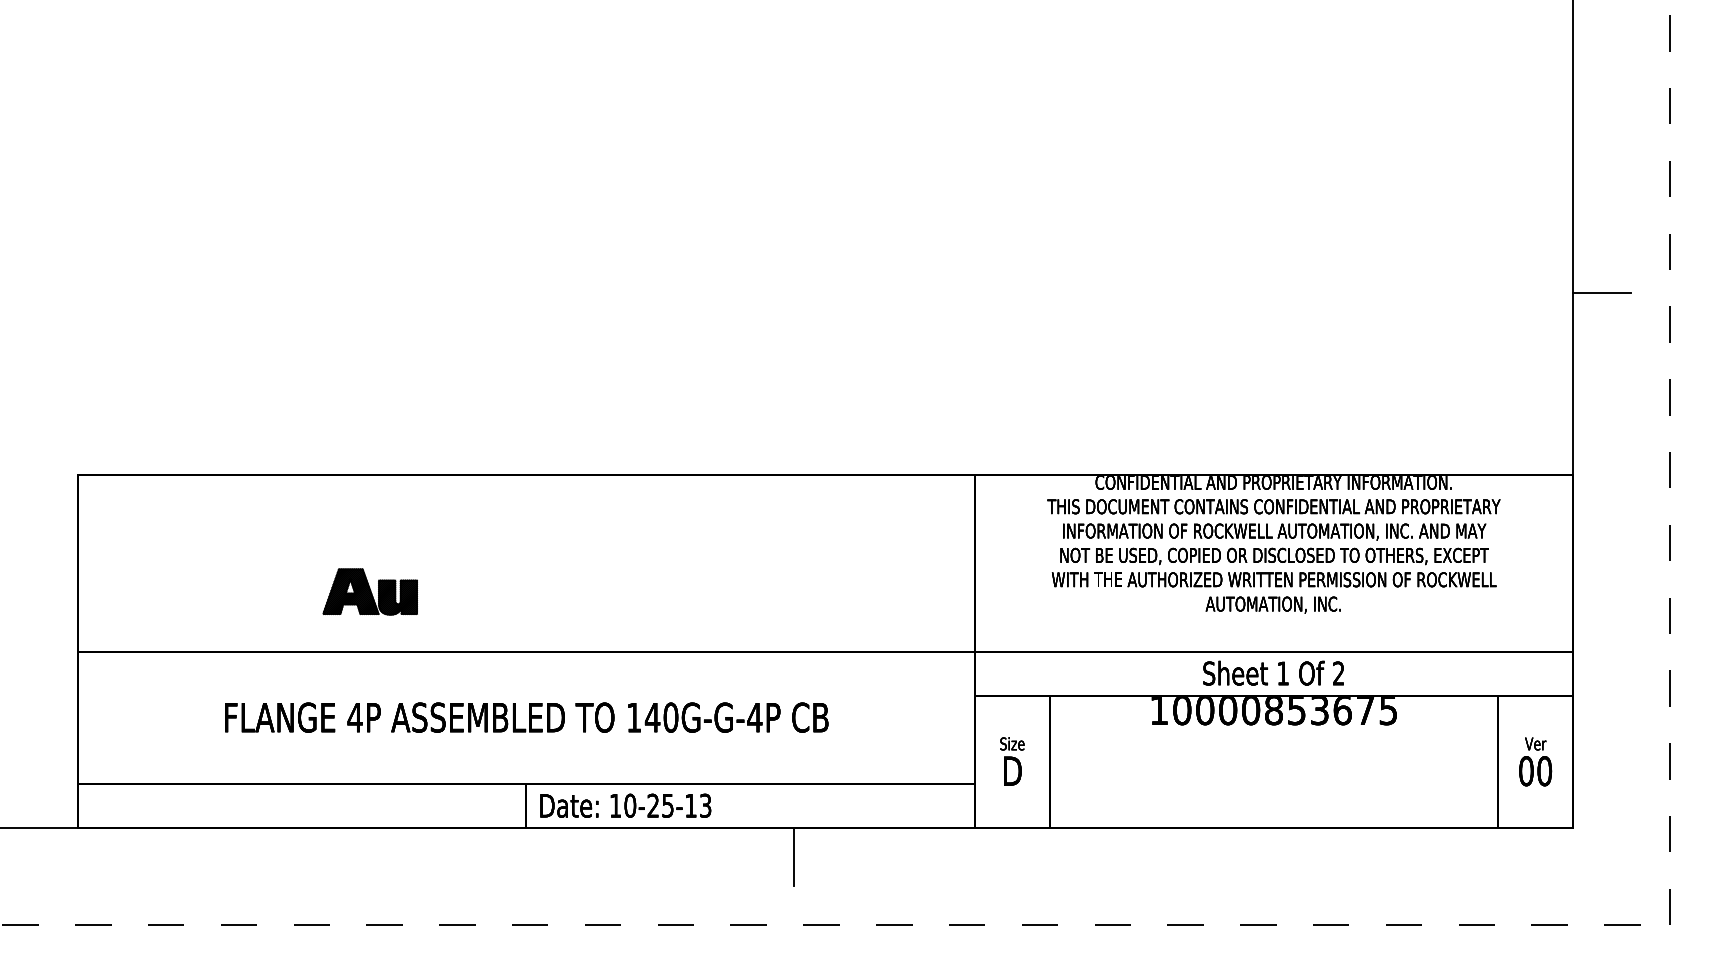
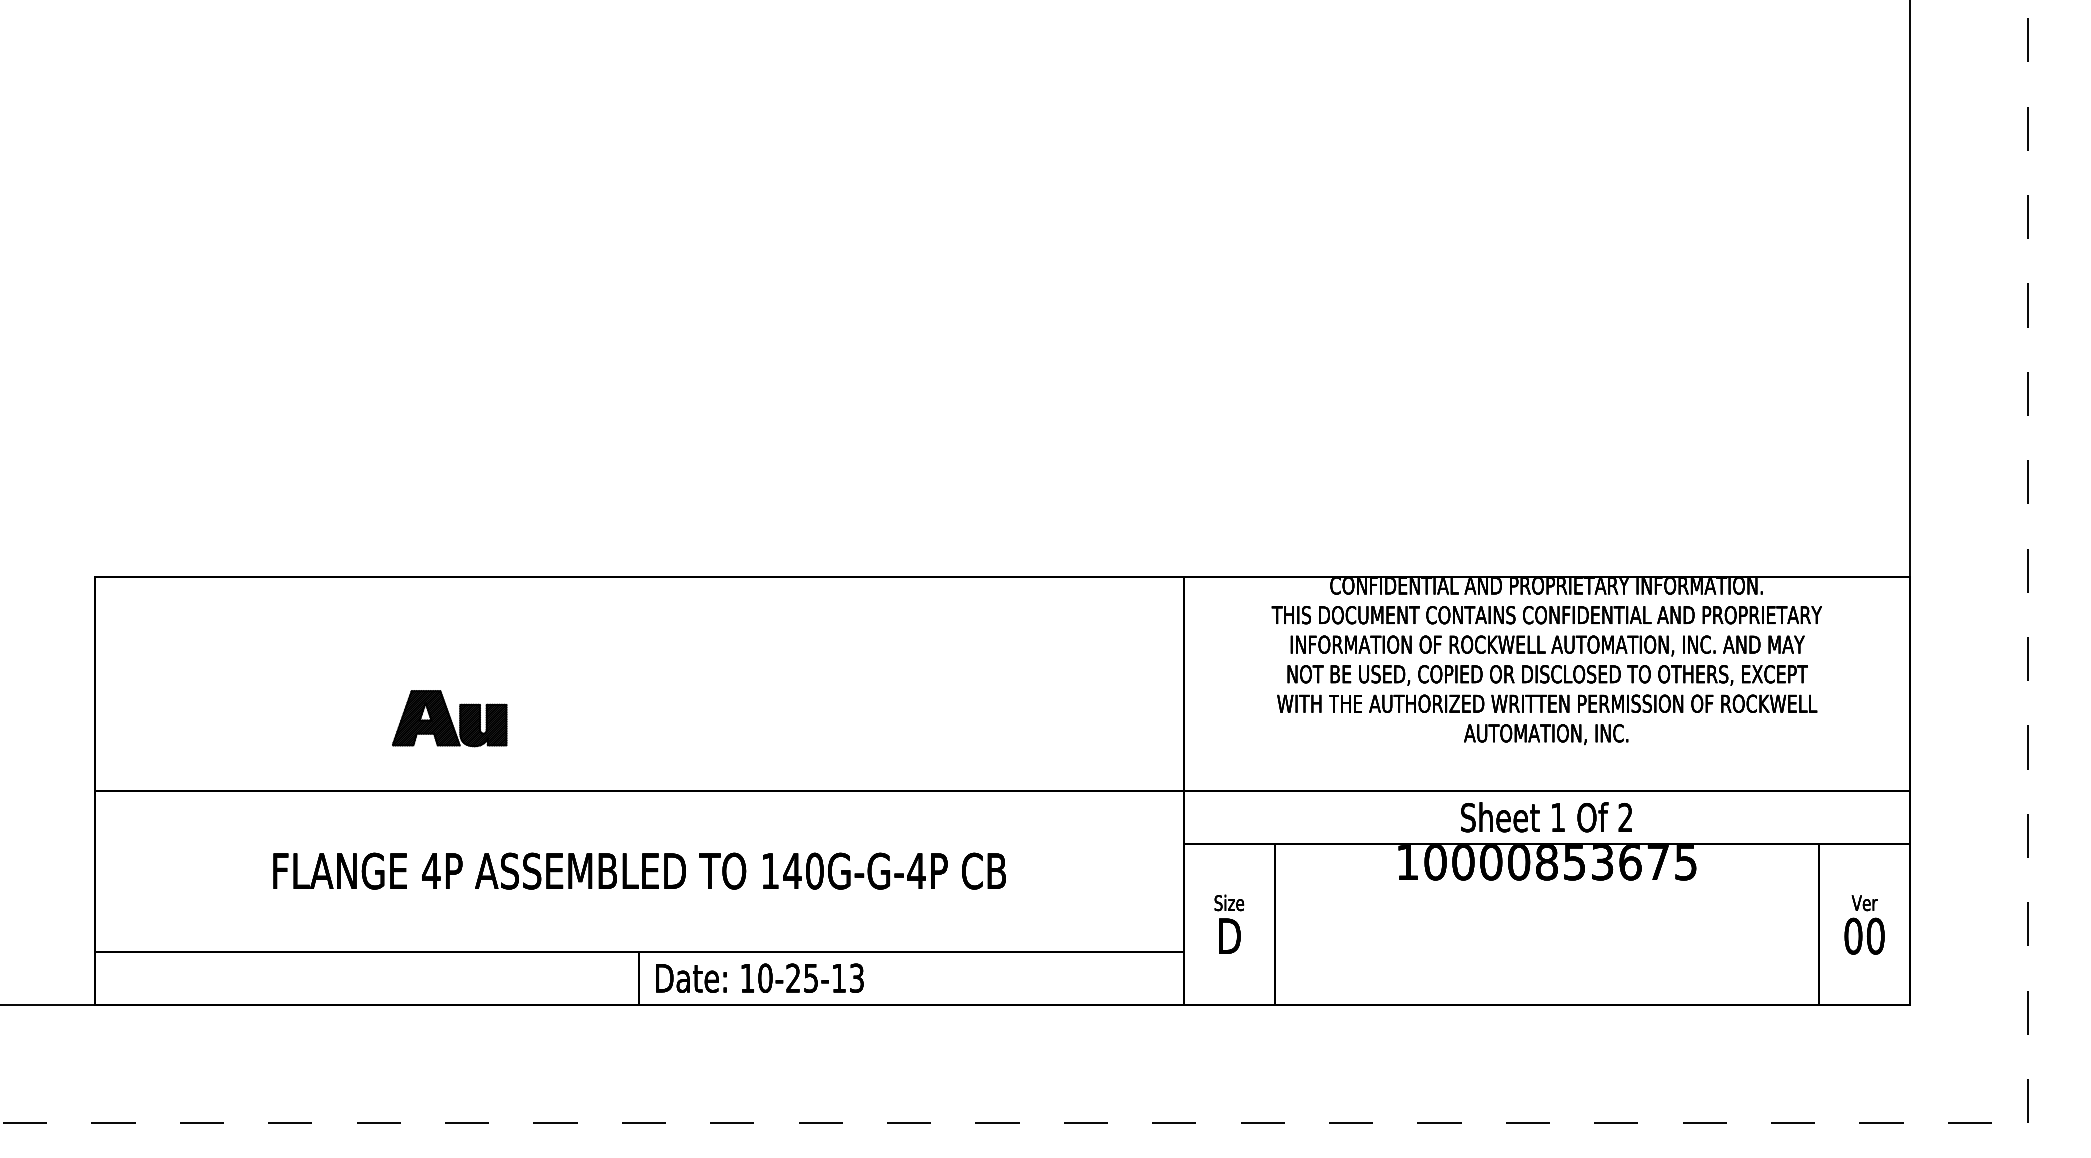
line: (1602, 292) -> (1945, 354), removed
line: (794, 856) -> (964, 1039), removed

